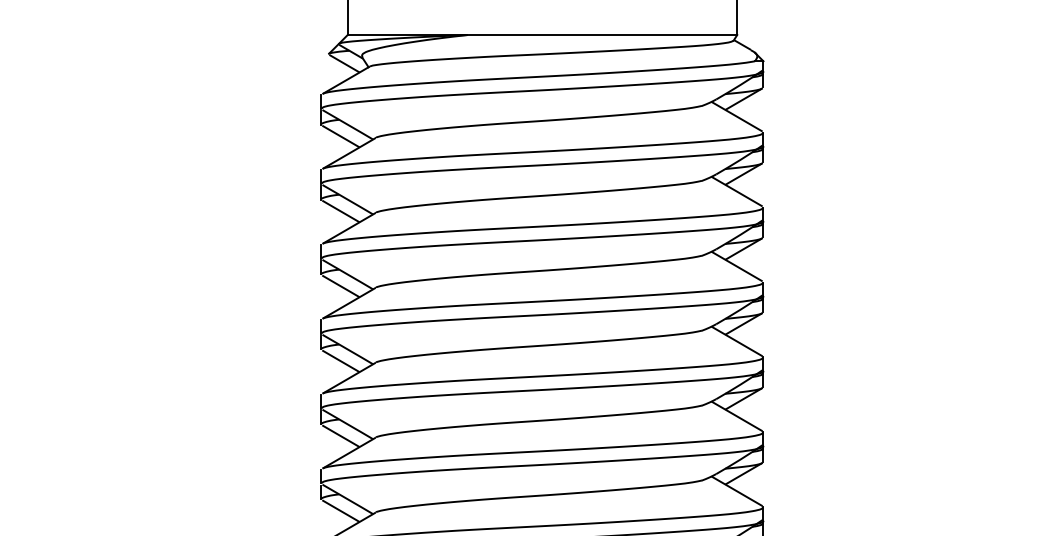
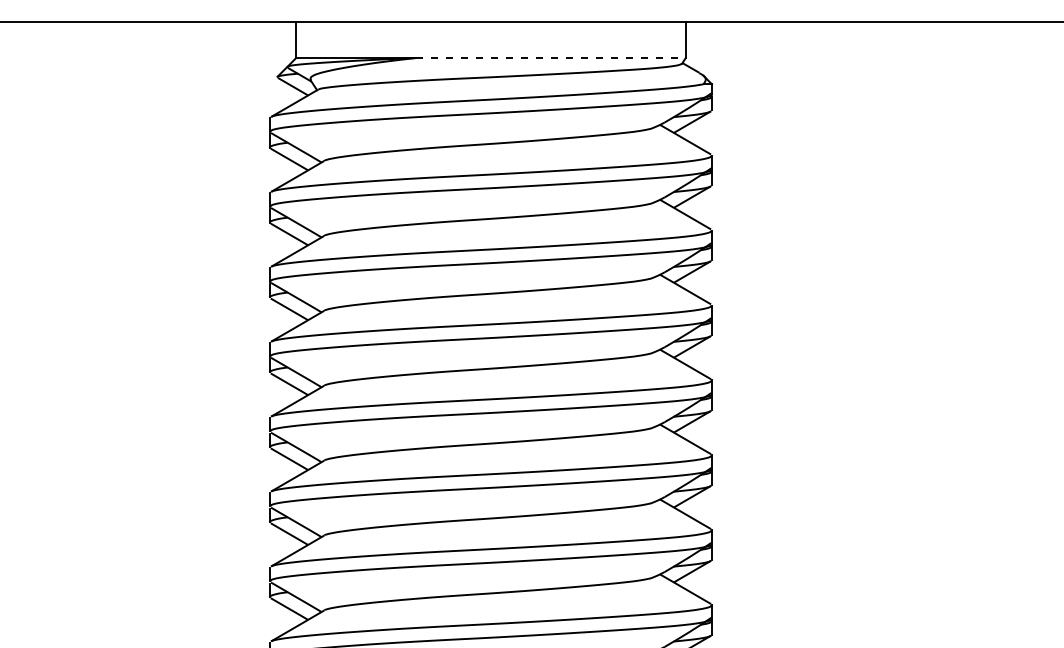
line: (601, 35) -> (550, 58), solid -> dashed

